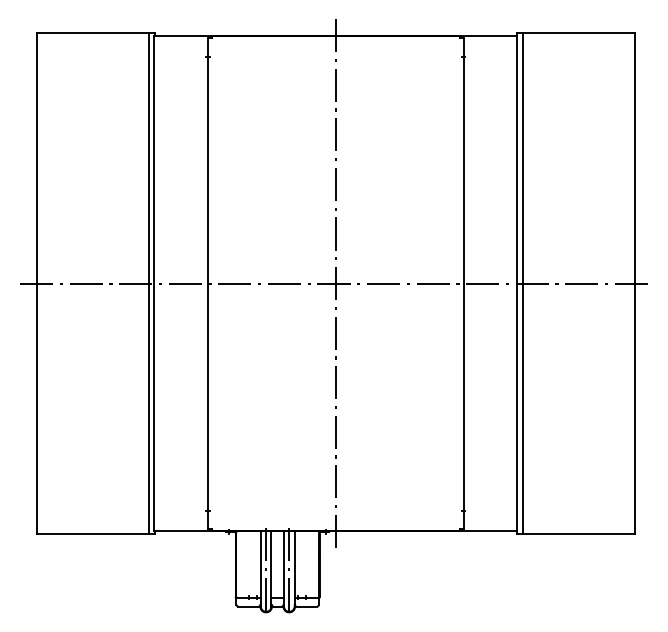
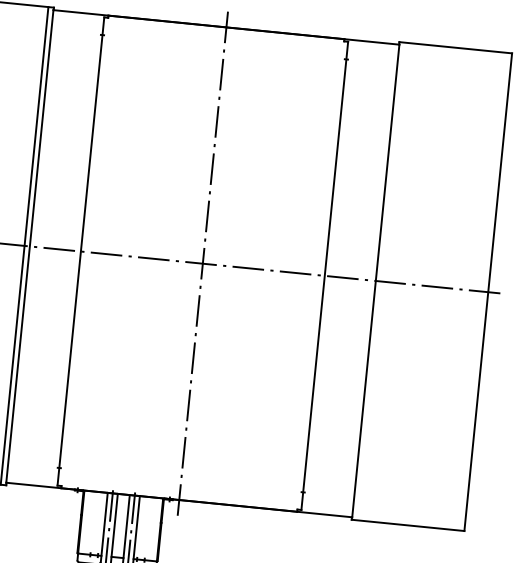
line: (522, 283) -> (380, 281), removed

